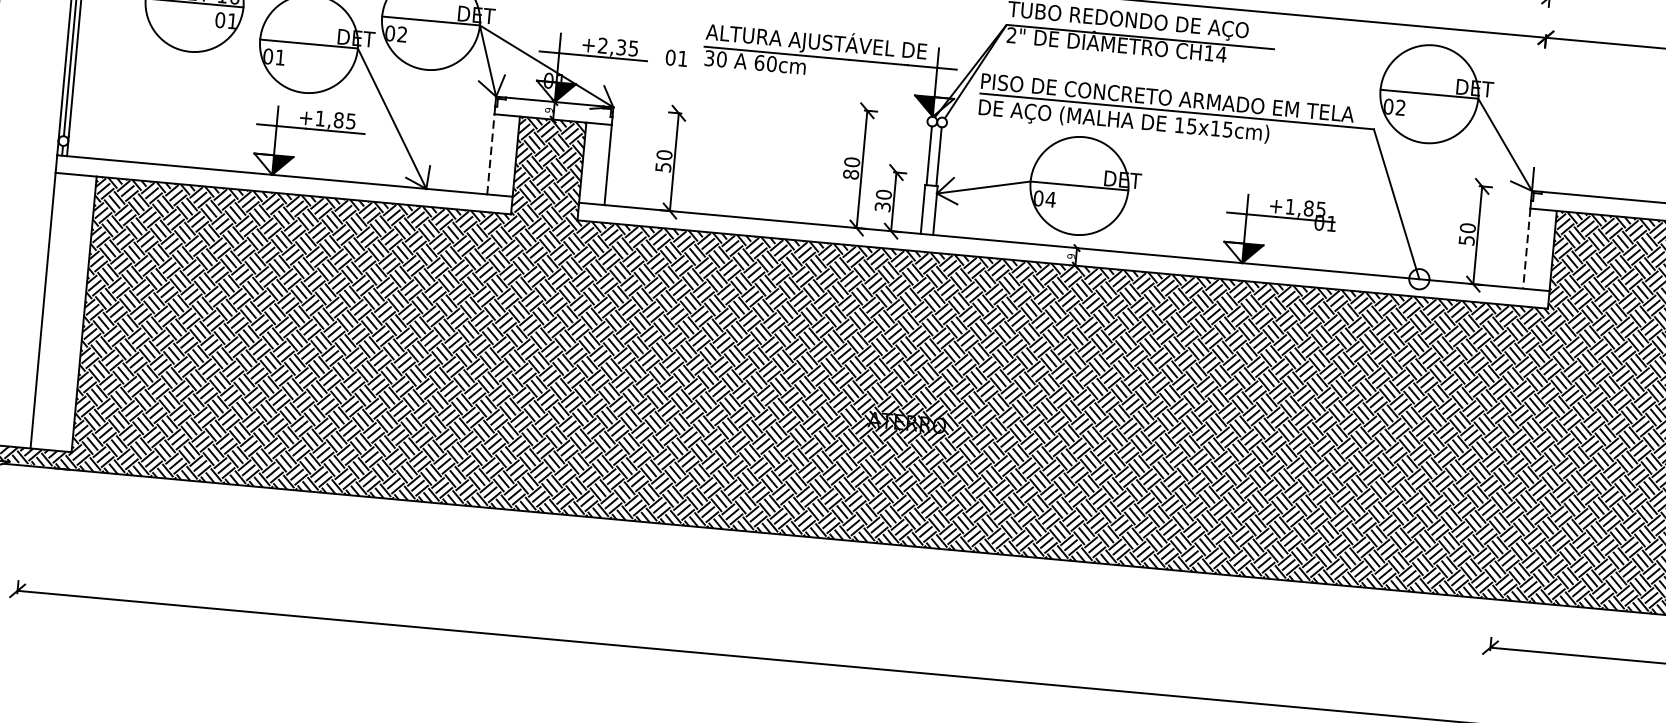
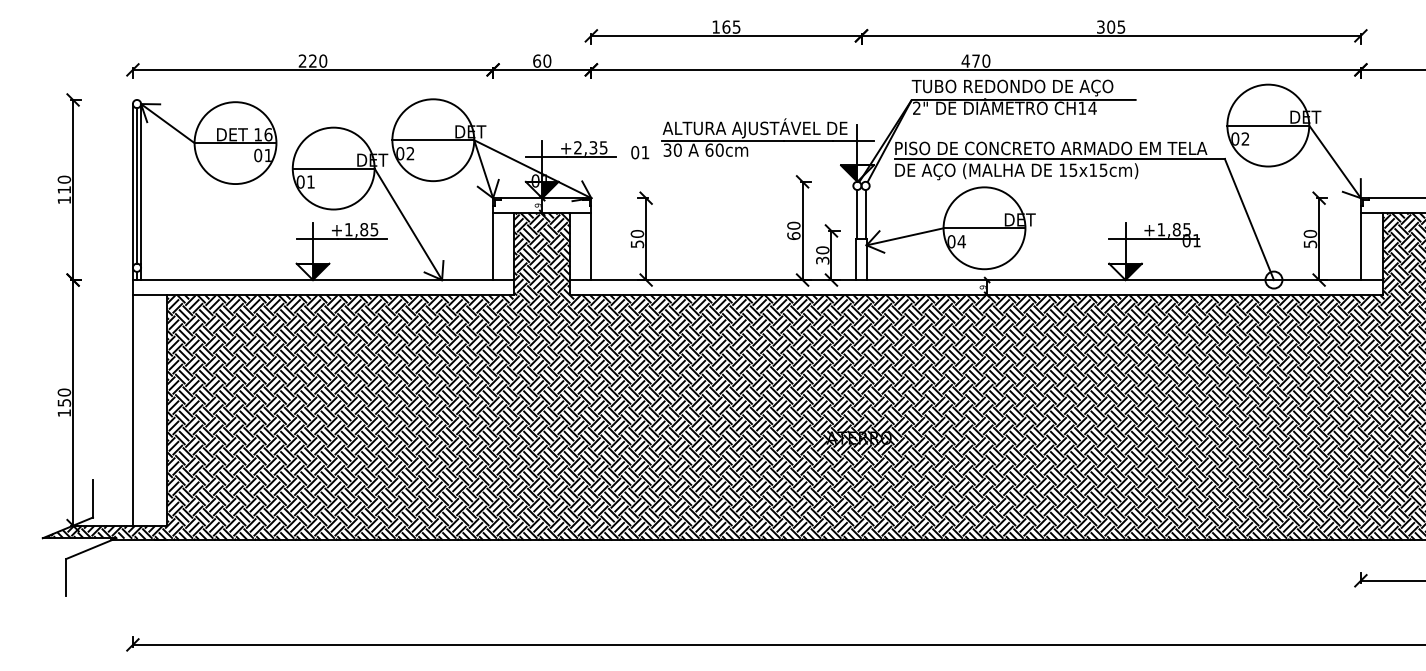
line: (491, 154) -> (493, 246), dashed -> solid
text: (850, 173) -> (793, 235), 80 -> 60
line: (1526, 248) -> (1360, 246), dashed -> solid

